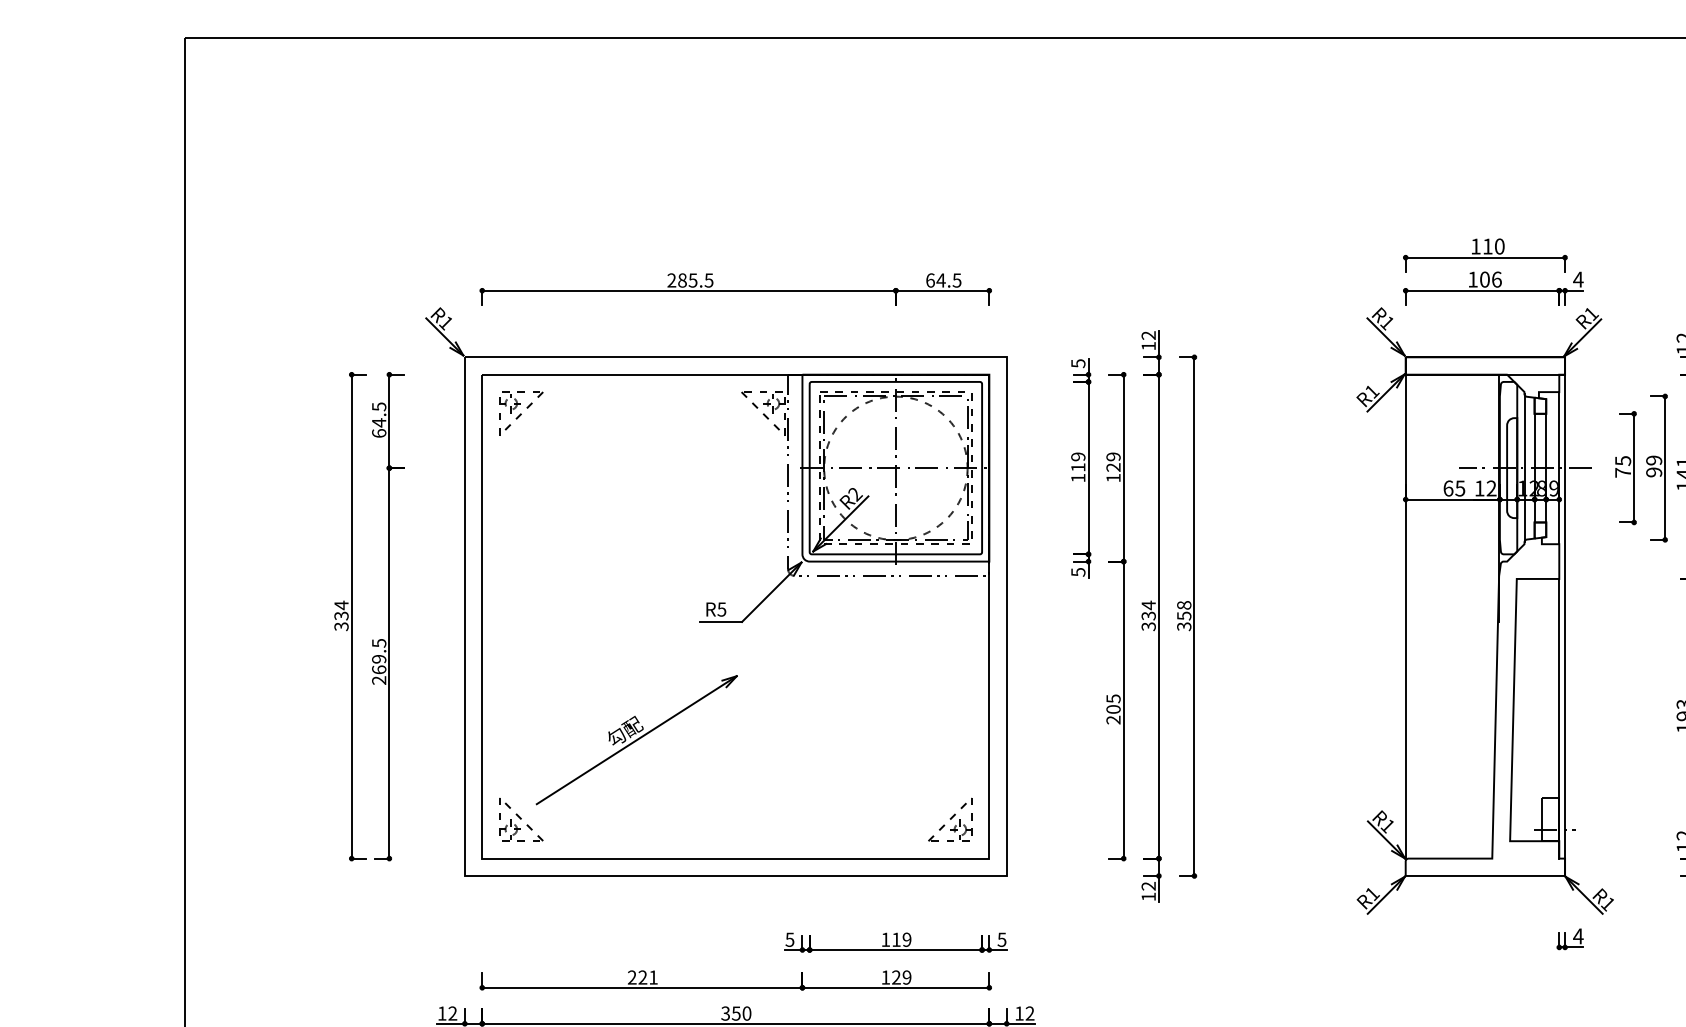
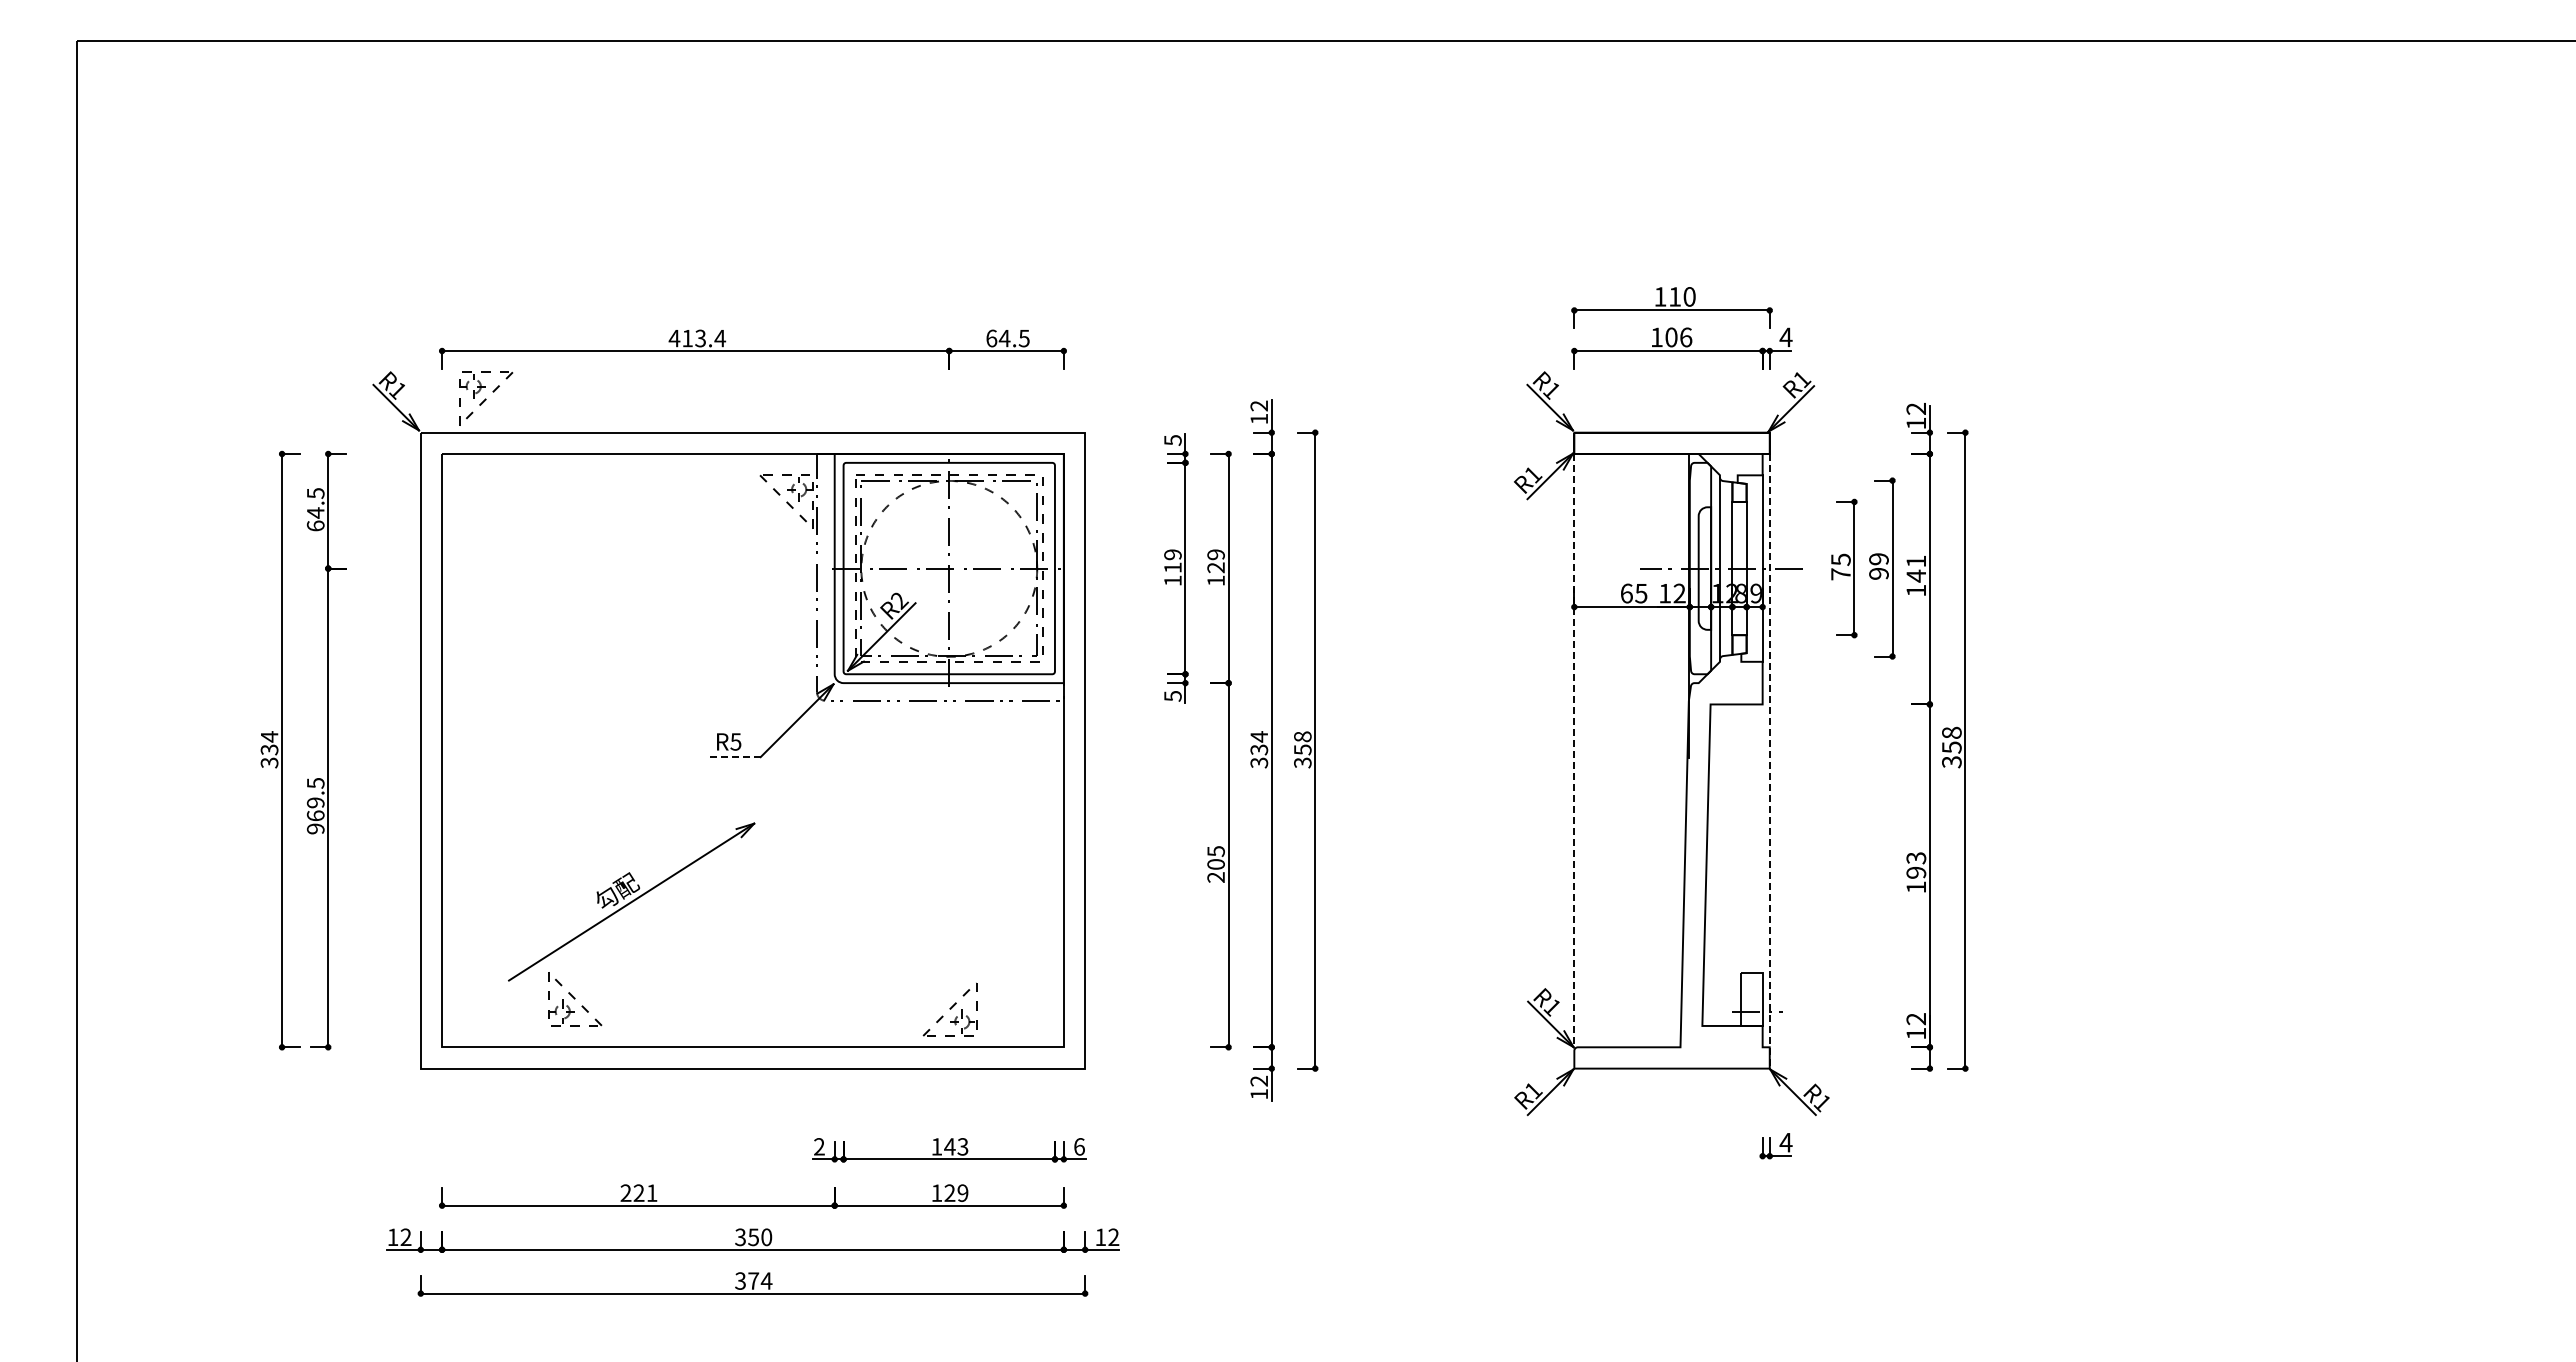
text: (690, 280) -> (697, 338), 285.5 -> 413.4
part: (521, 413) -> (486, 398), moved
line: (1405, 616) -> (1574, 750), solid -> dashed
line: (721, 622) -> (735, 757), solid -> dashed
line: (1564, 625) -> (1769, 761), solid -> dashed
text: (378, 680) -> (315, 828), 269.5 -> 969.5
line: (1559, 718) -> (1762, 875), removed
part: (521, 819) -> (575, 999), moved
part: (949, 819) -> (949, 1009), moved
text: (789, 939) -> (818, 1146), 5 -> 2
text: (901, 939) -> (956, 1146), 119 -> 143
text: (1001, 939) -> (1078, 1146), 5 -> 6

